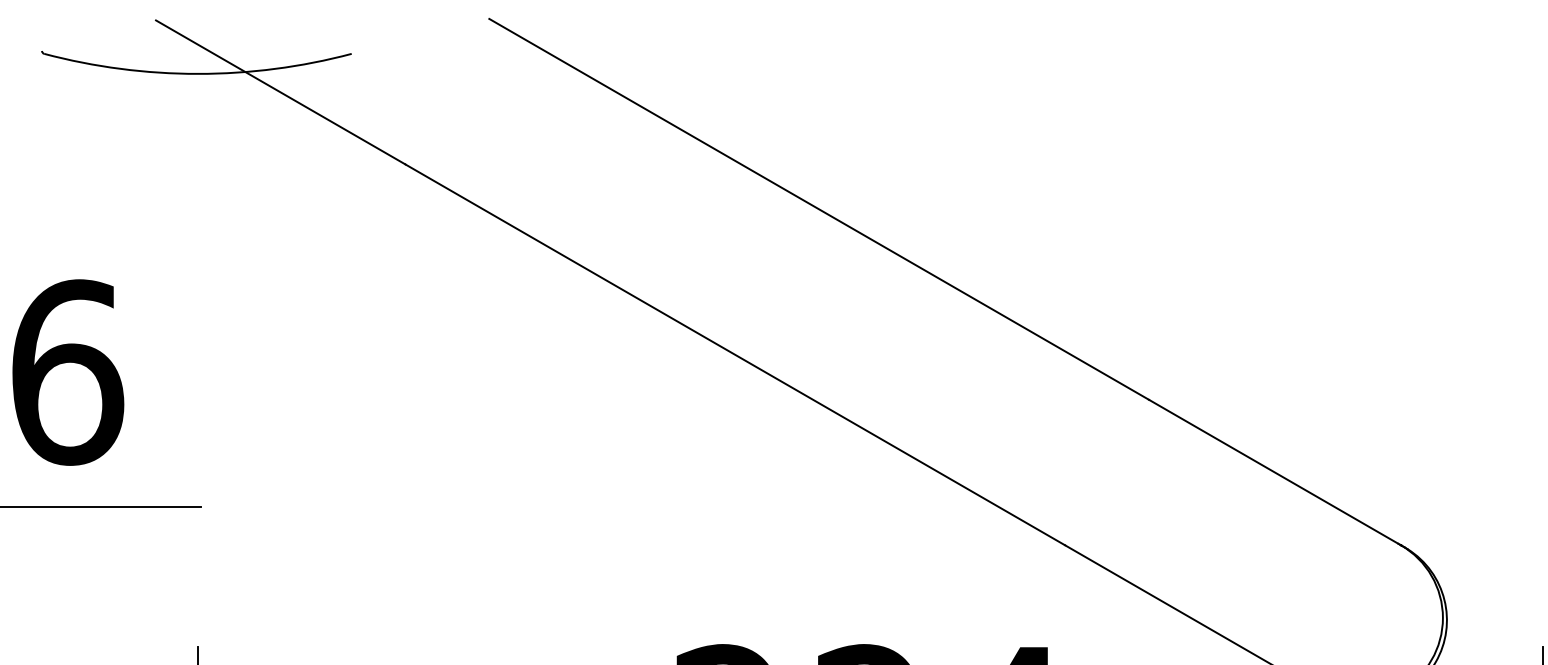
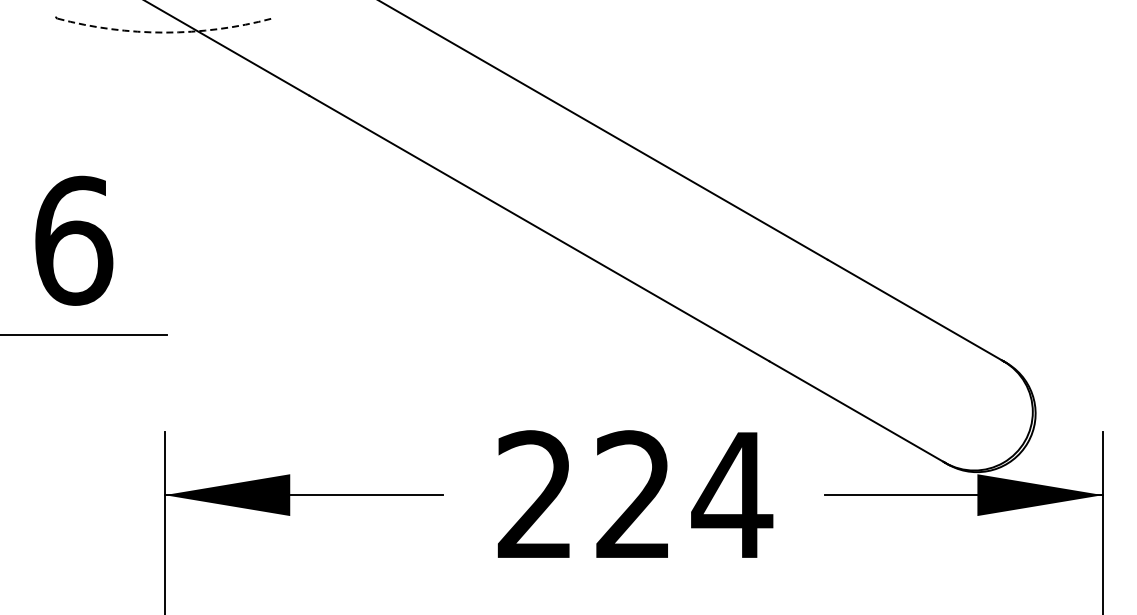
arc: (197, 73) -> (164, 32), solid -> dashed

